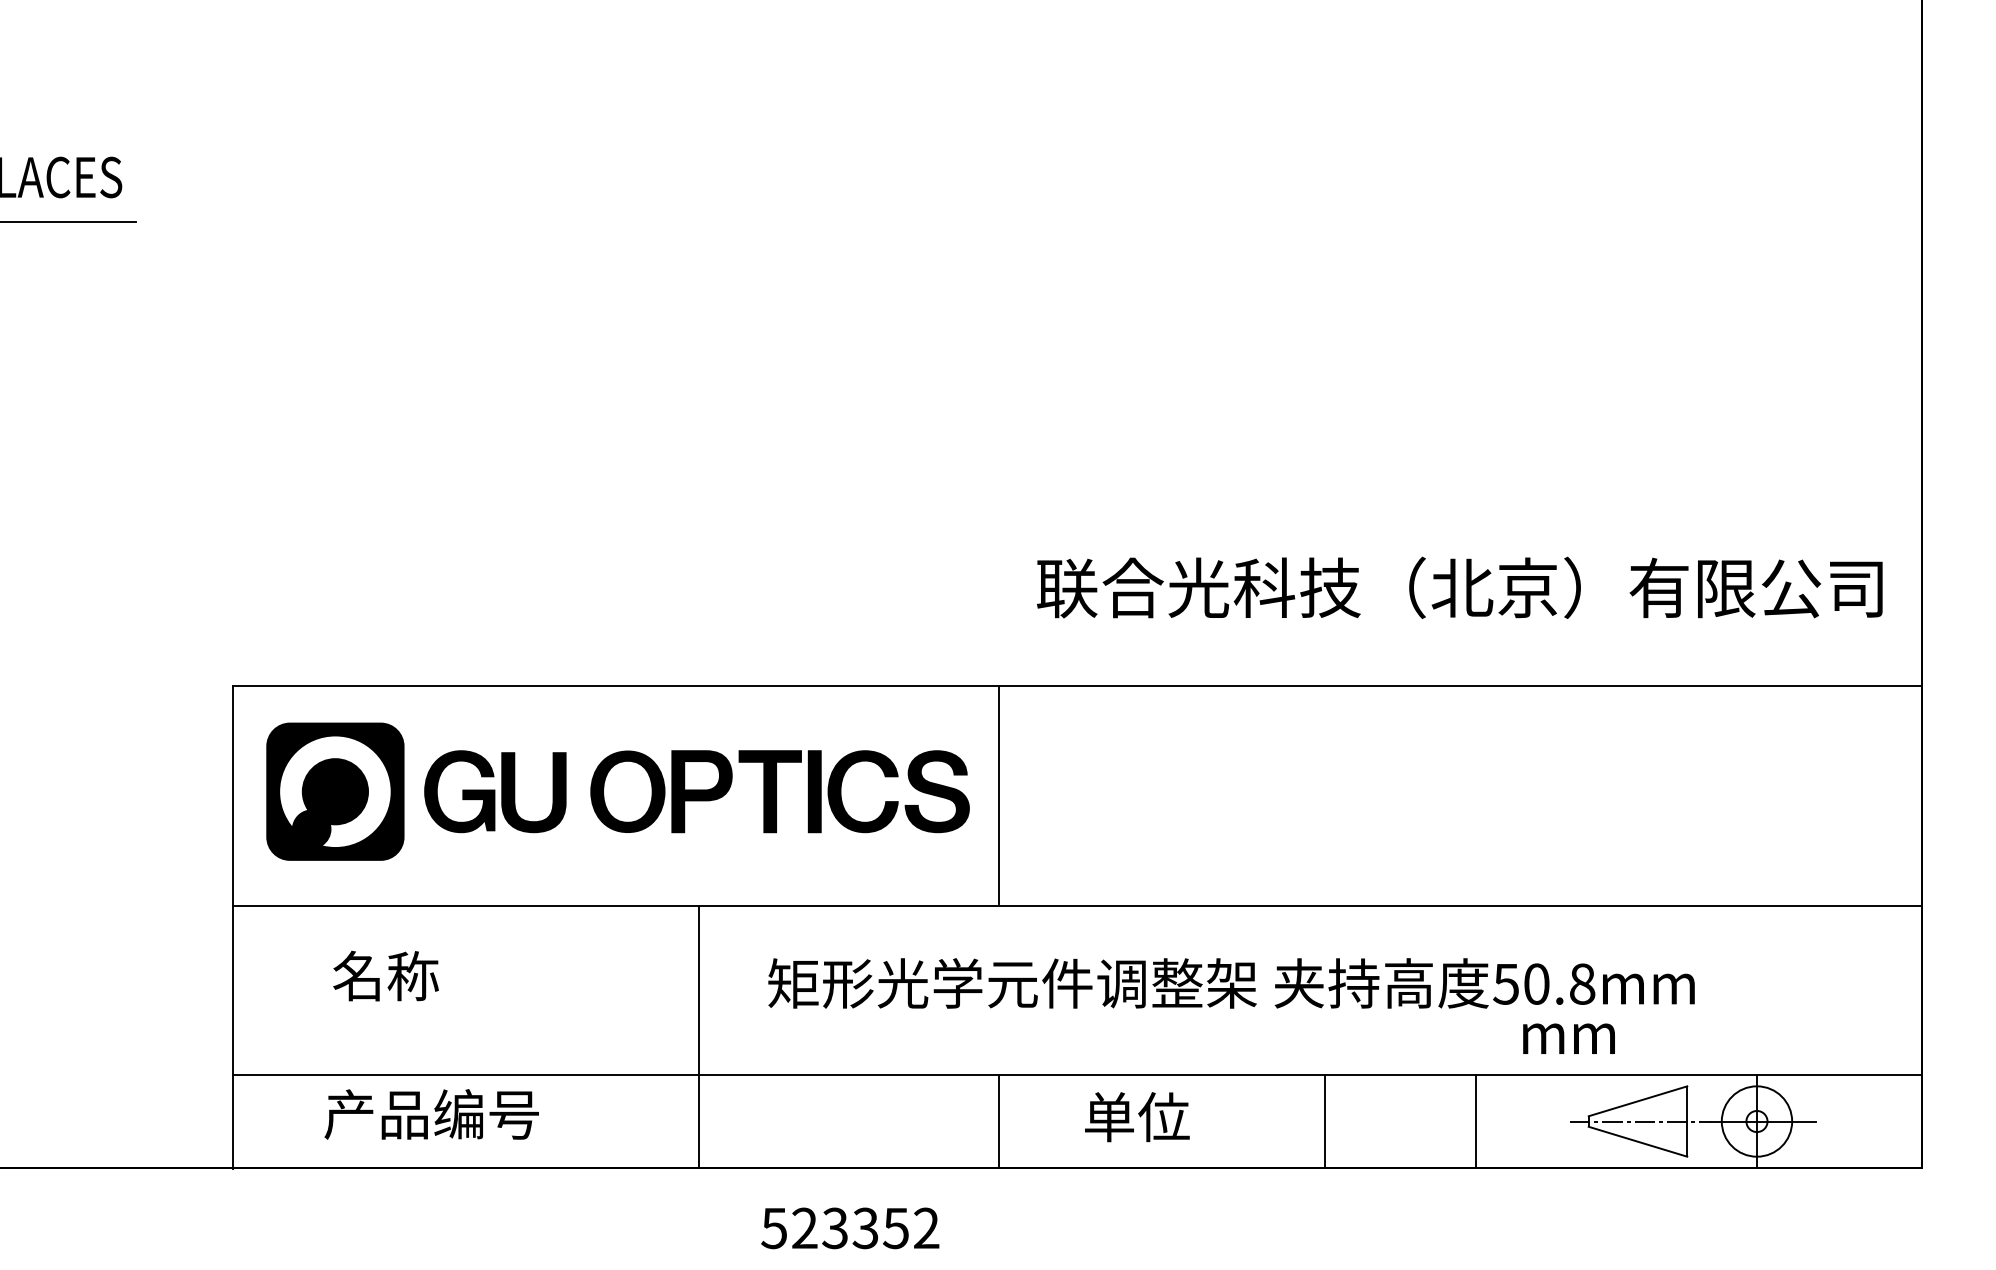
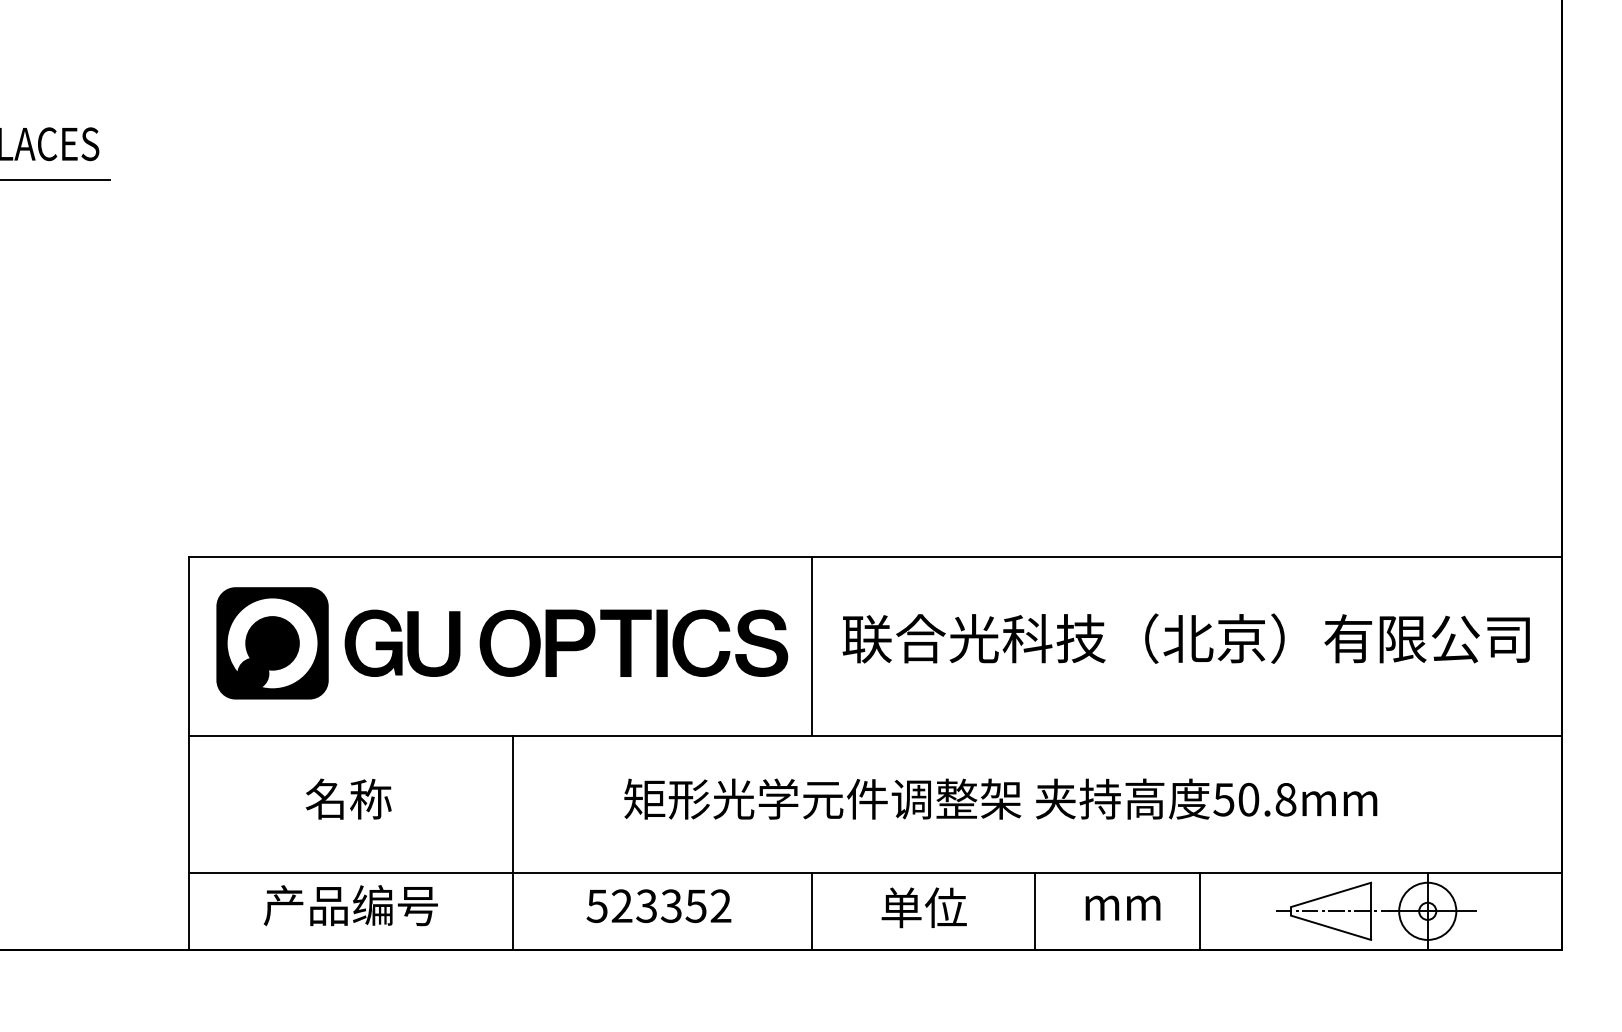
text: (1458, 587) -> (1185, 638), moved
text: (385, 975) -> (348, 798), moved
line: (699, 1036) -> (513, 842), moved
text: (1568, 1038) -> (1122, 907), moved
line: (1324, 1121) -> (1035, 911), moved
text: (849, 1228) -> (658, 906), moved

